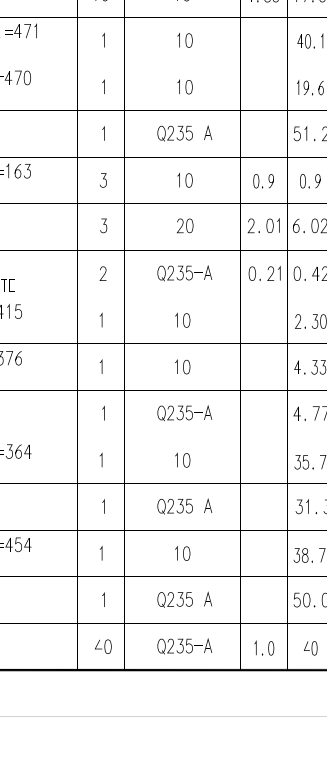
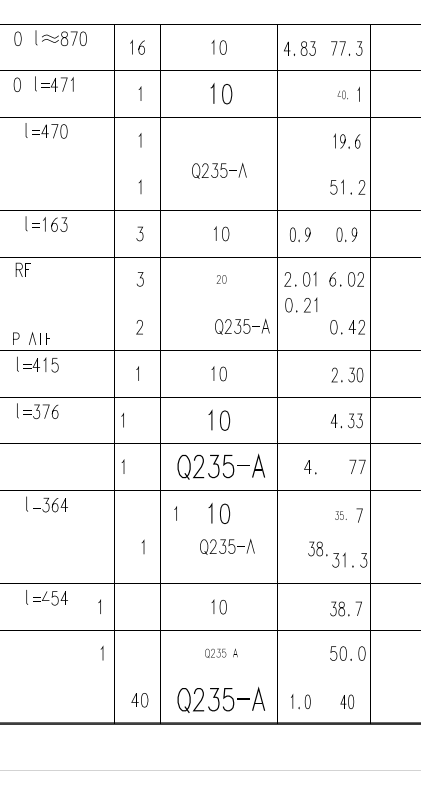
part: (184, 40) -> (221, 93), size x1.4
part: (305, 41) -> (342, 94), size x0.6
part: (184, 87) -> (221, 140), removed
part: (184, 133) -> (219, 170), moved
part: (184, 226) -> (221, 279), size x0.6
part: (184, 273) -> (242, 326), moved
part: (264, 273) -> (301, 304), moved
line: (101, 367) -> (123, 420), moved
part: (181, 367) -> (218, 420), size x1.4
line: (103, 413) -> (123, 466), moved
part: (184, 413) -> (221, 466), size x1.6
part: (299, 414) -> (310, 467), moved
line: (101, 460) -> (176, 513), moved
part: (181, 460) -> (218, 513), size x1.4
part: (303, 462) -> (340, 515), size x0.6
part: (280, 495) -> (317, 548), added
line: (103, 506) -> (143, 546), moved
part: (184, 506) -> (227, 546), moved
line: (101, 553) -> (100, 606), moved
line: (103, 599) -> (102, 652), moved
part: (184, 600) -> (221, 653), size x0.6
part: (184, 646) -> (221, 699), size x1.6

